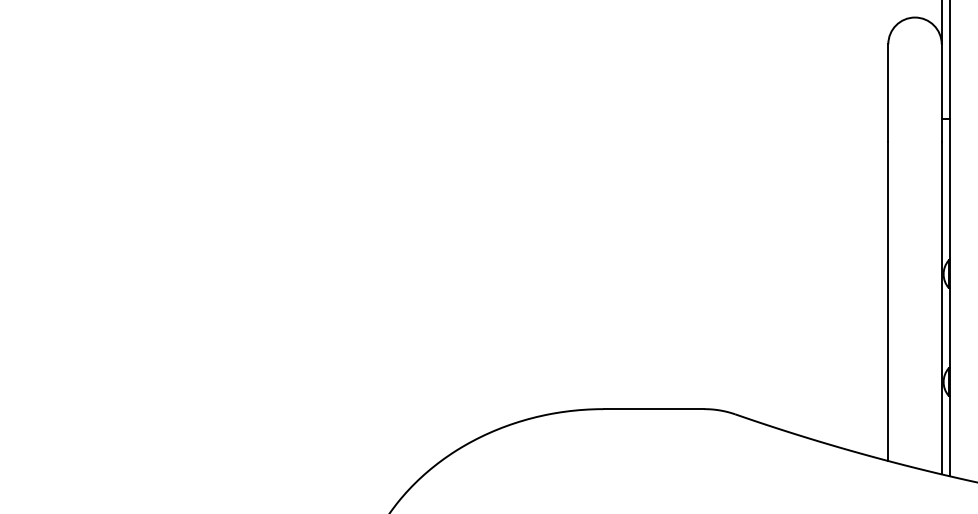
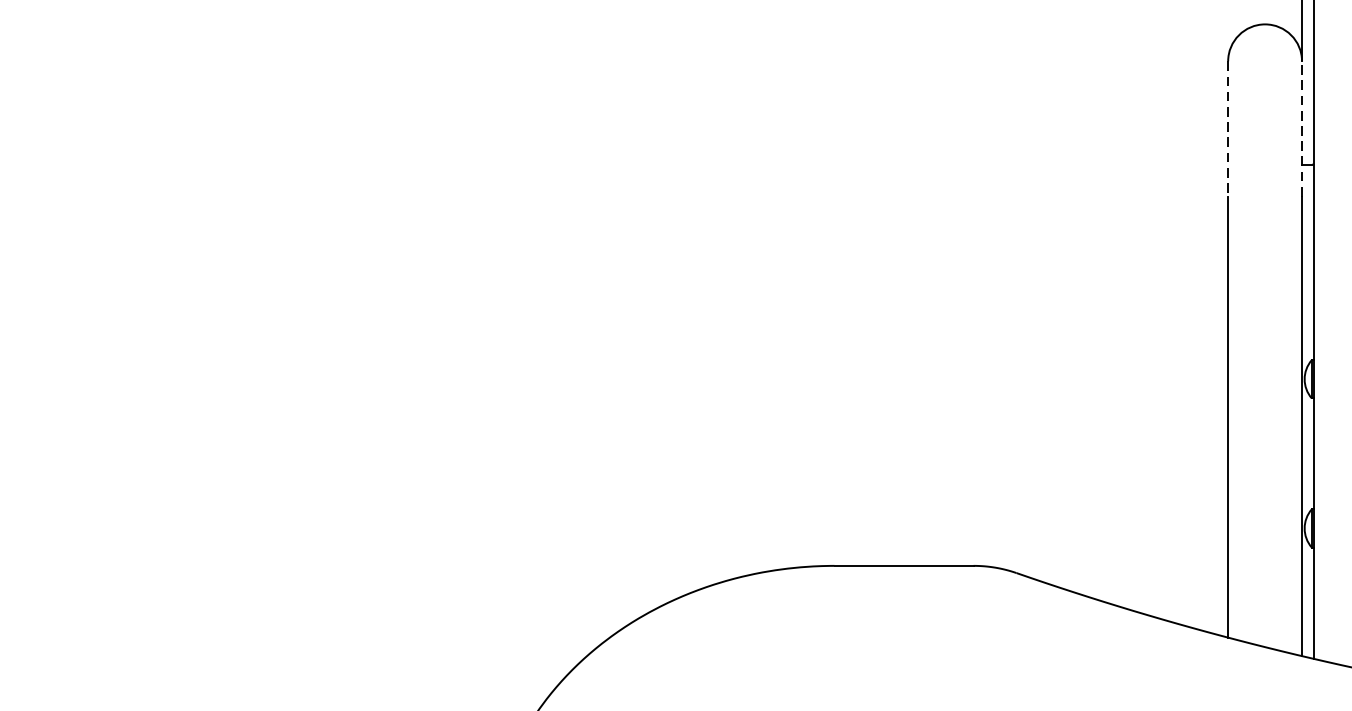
line: (888, 93) -> (1228, 129), solid -> dashed
line: (941, 93) -> (1301, 129), solid -> dashed

